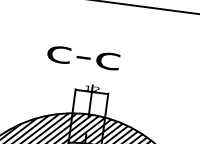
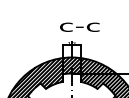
text: (83, 56) -> (79, 26), moved

